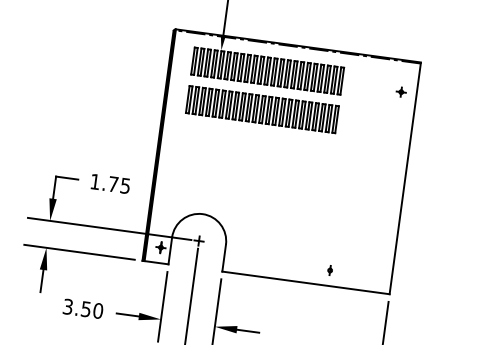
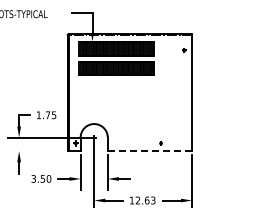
line: (78, 252) -> (35, 151), removed
line: (306, 283) -> (150, 151), solid -> dashed

